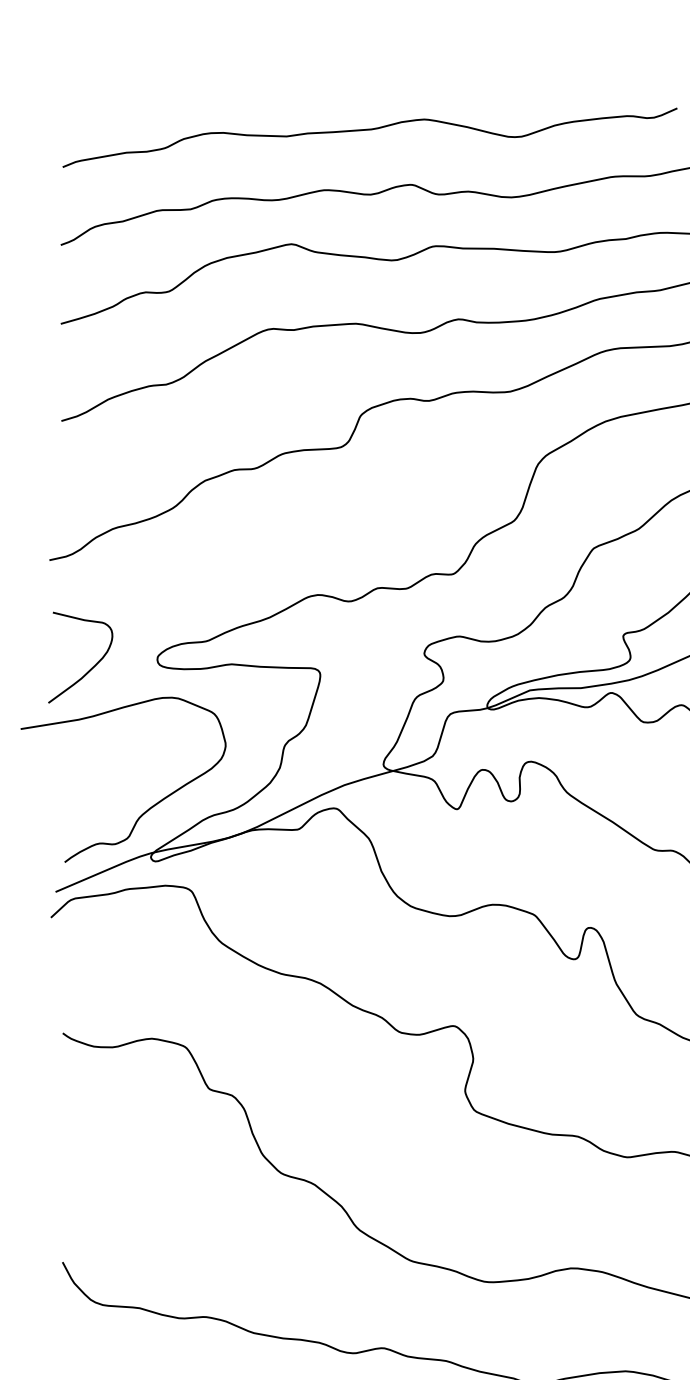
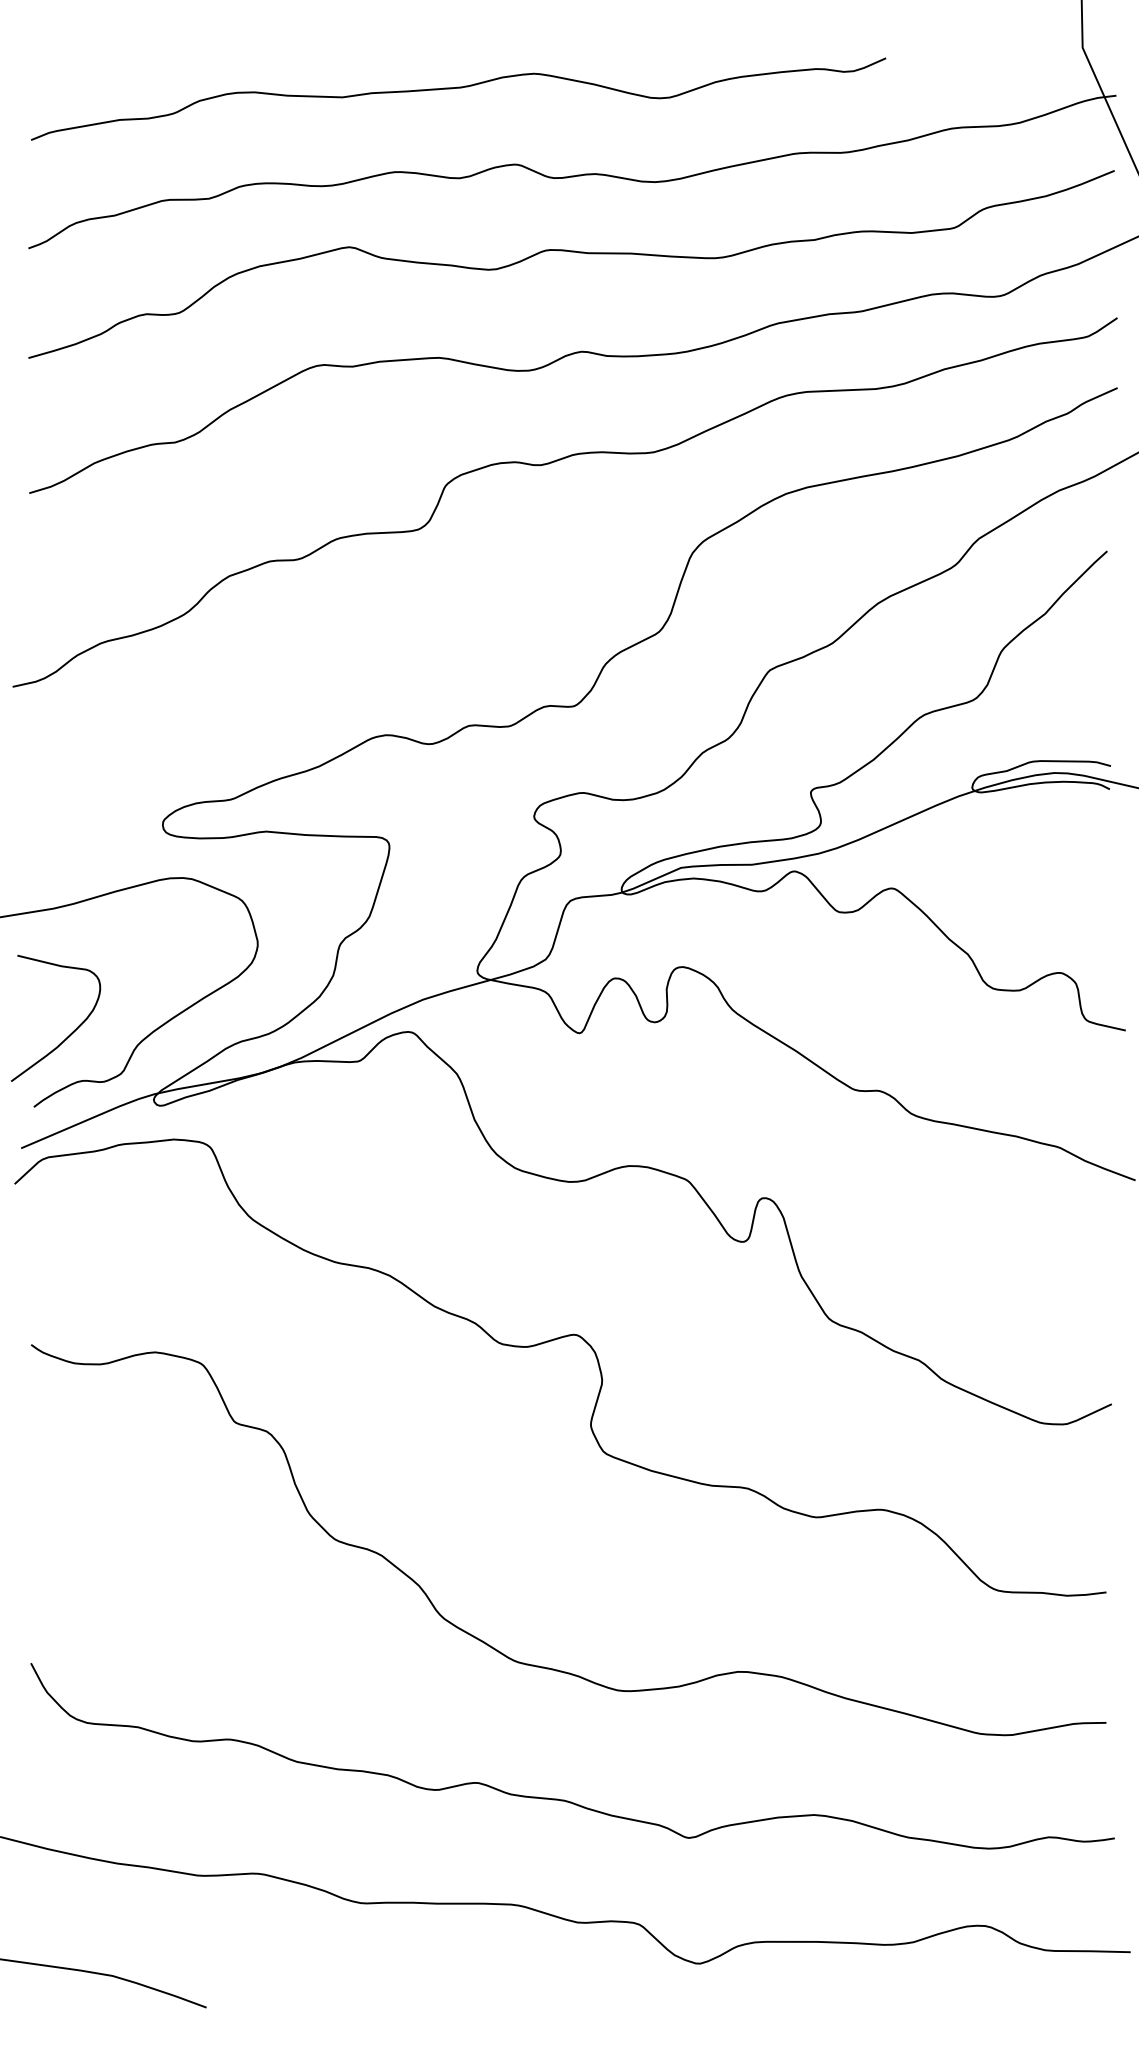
curve: (91, 667) -> (71, 1032), moved

